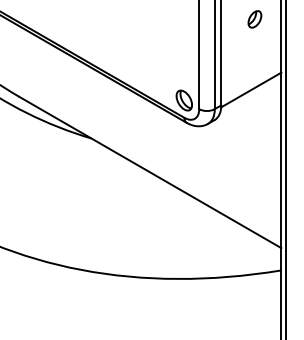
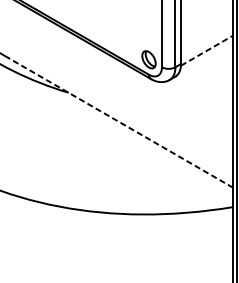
line: (251, 90) -> (207, 51), solid -> dashed
line: (149, 172) -> (118, 122), solid -> dashed

